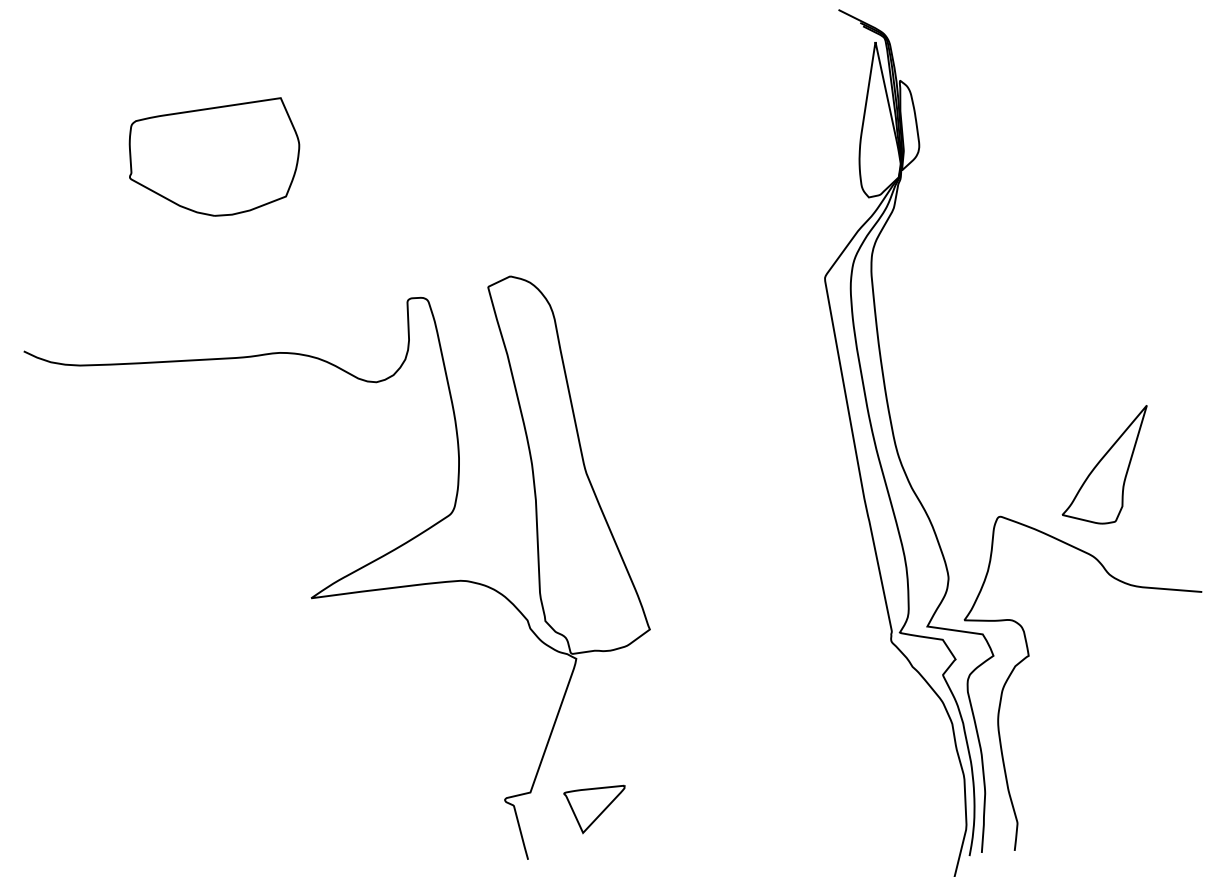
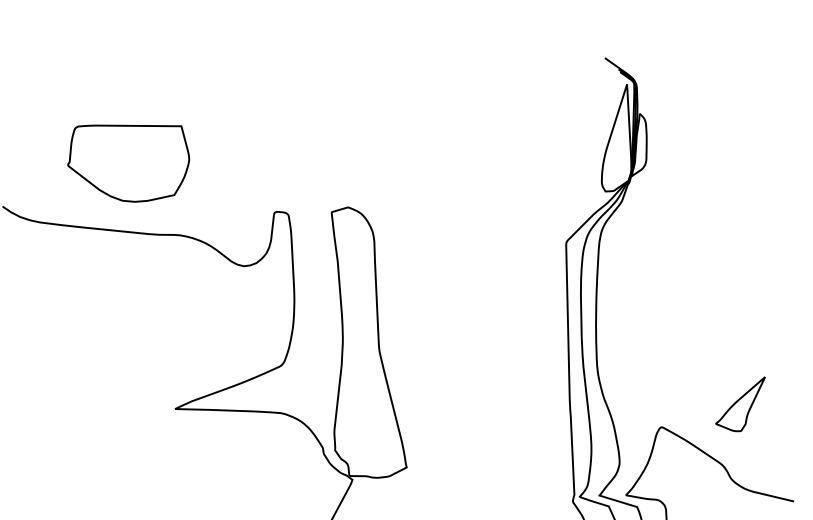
part: (214, 156) -> (129, 159), moved
part: (1104, 464) -> (740, 402), size x0.7

